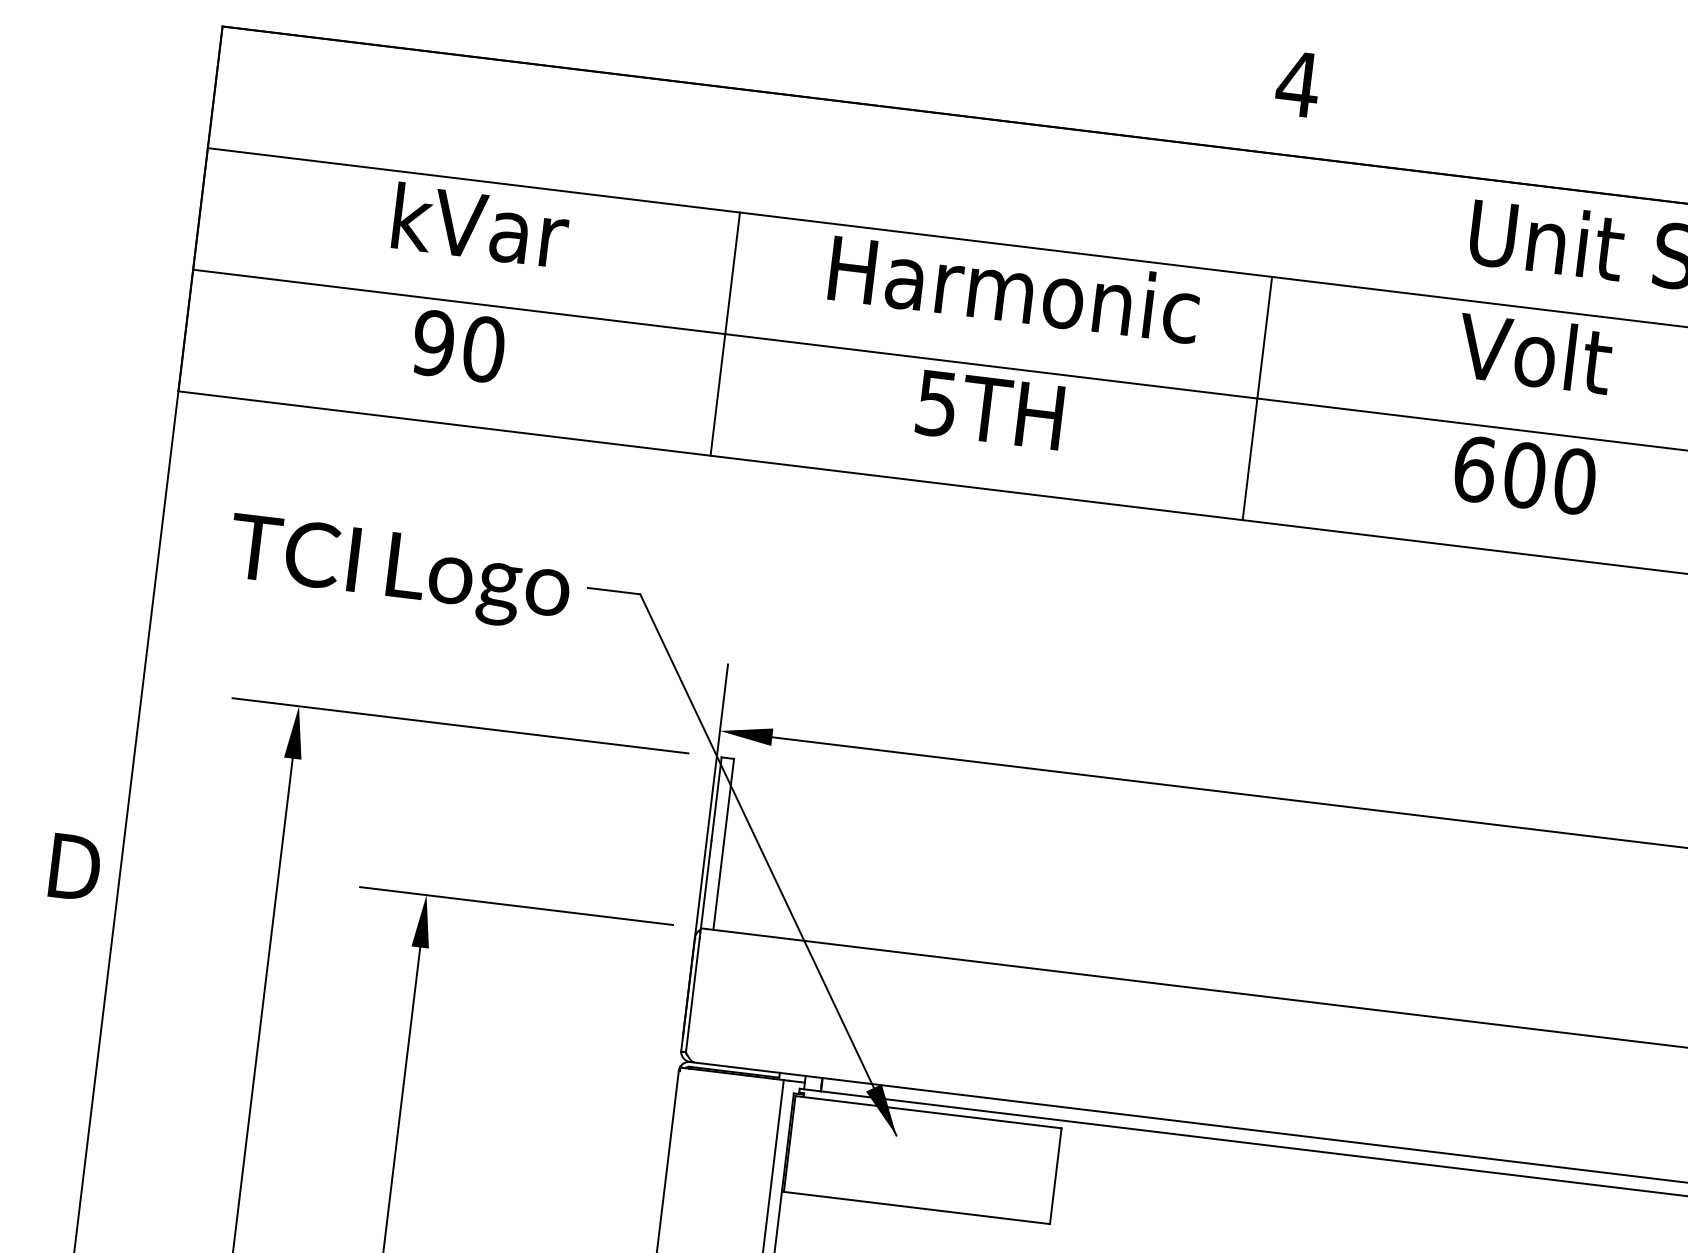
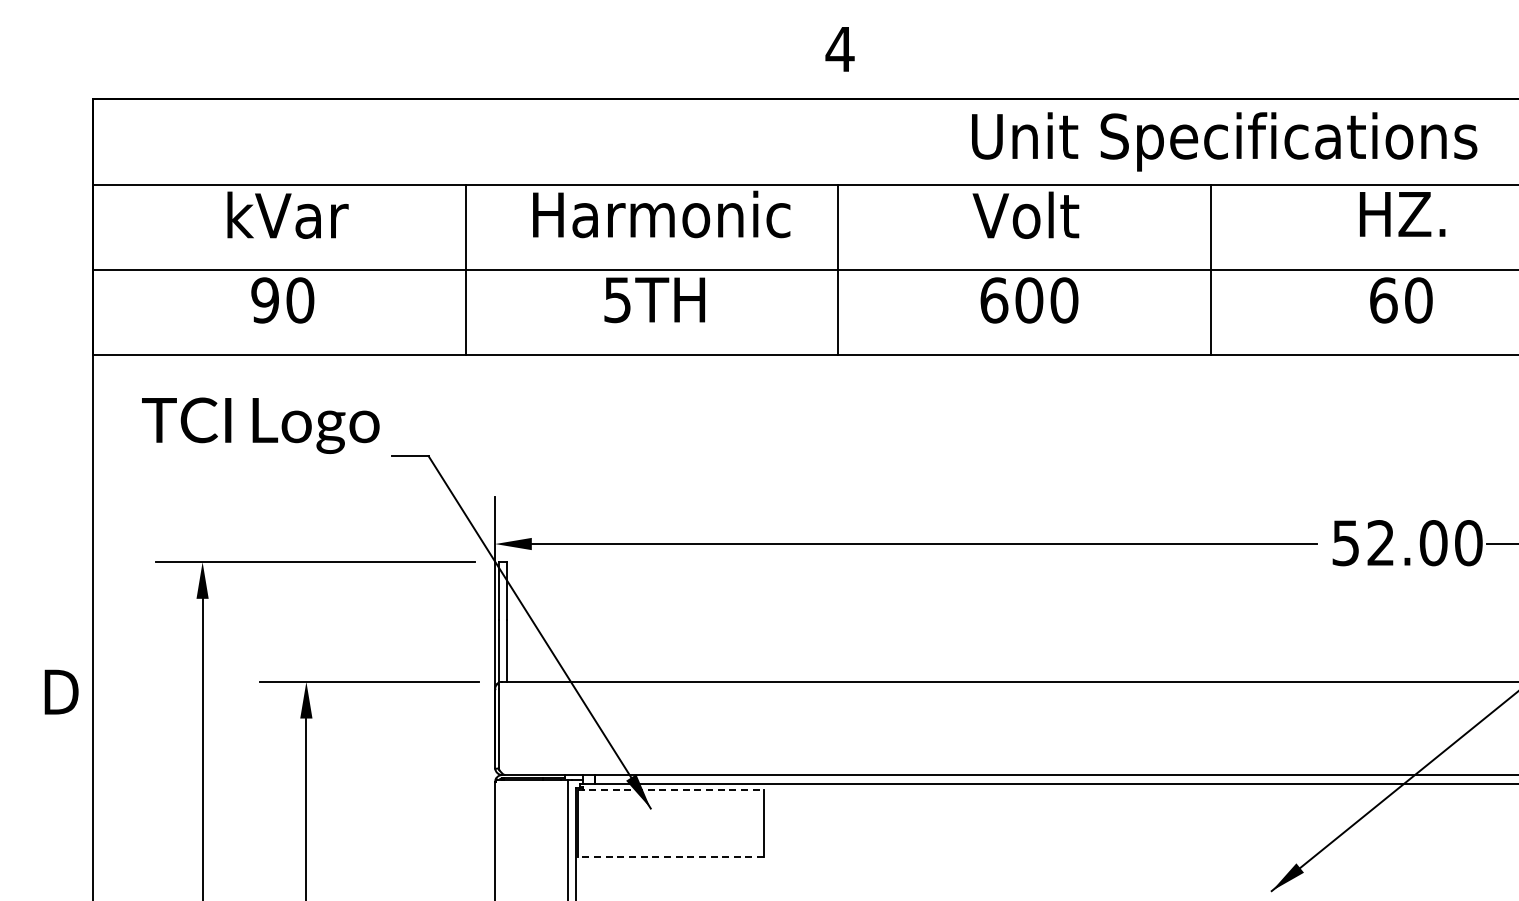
text: (399, 572) -> (260, 425), moved
line: (929, 1111) -> (671, 789), solid -> dashed
line: (916, 1207) -> (670, 856), solid -> dashed

